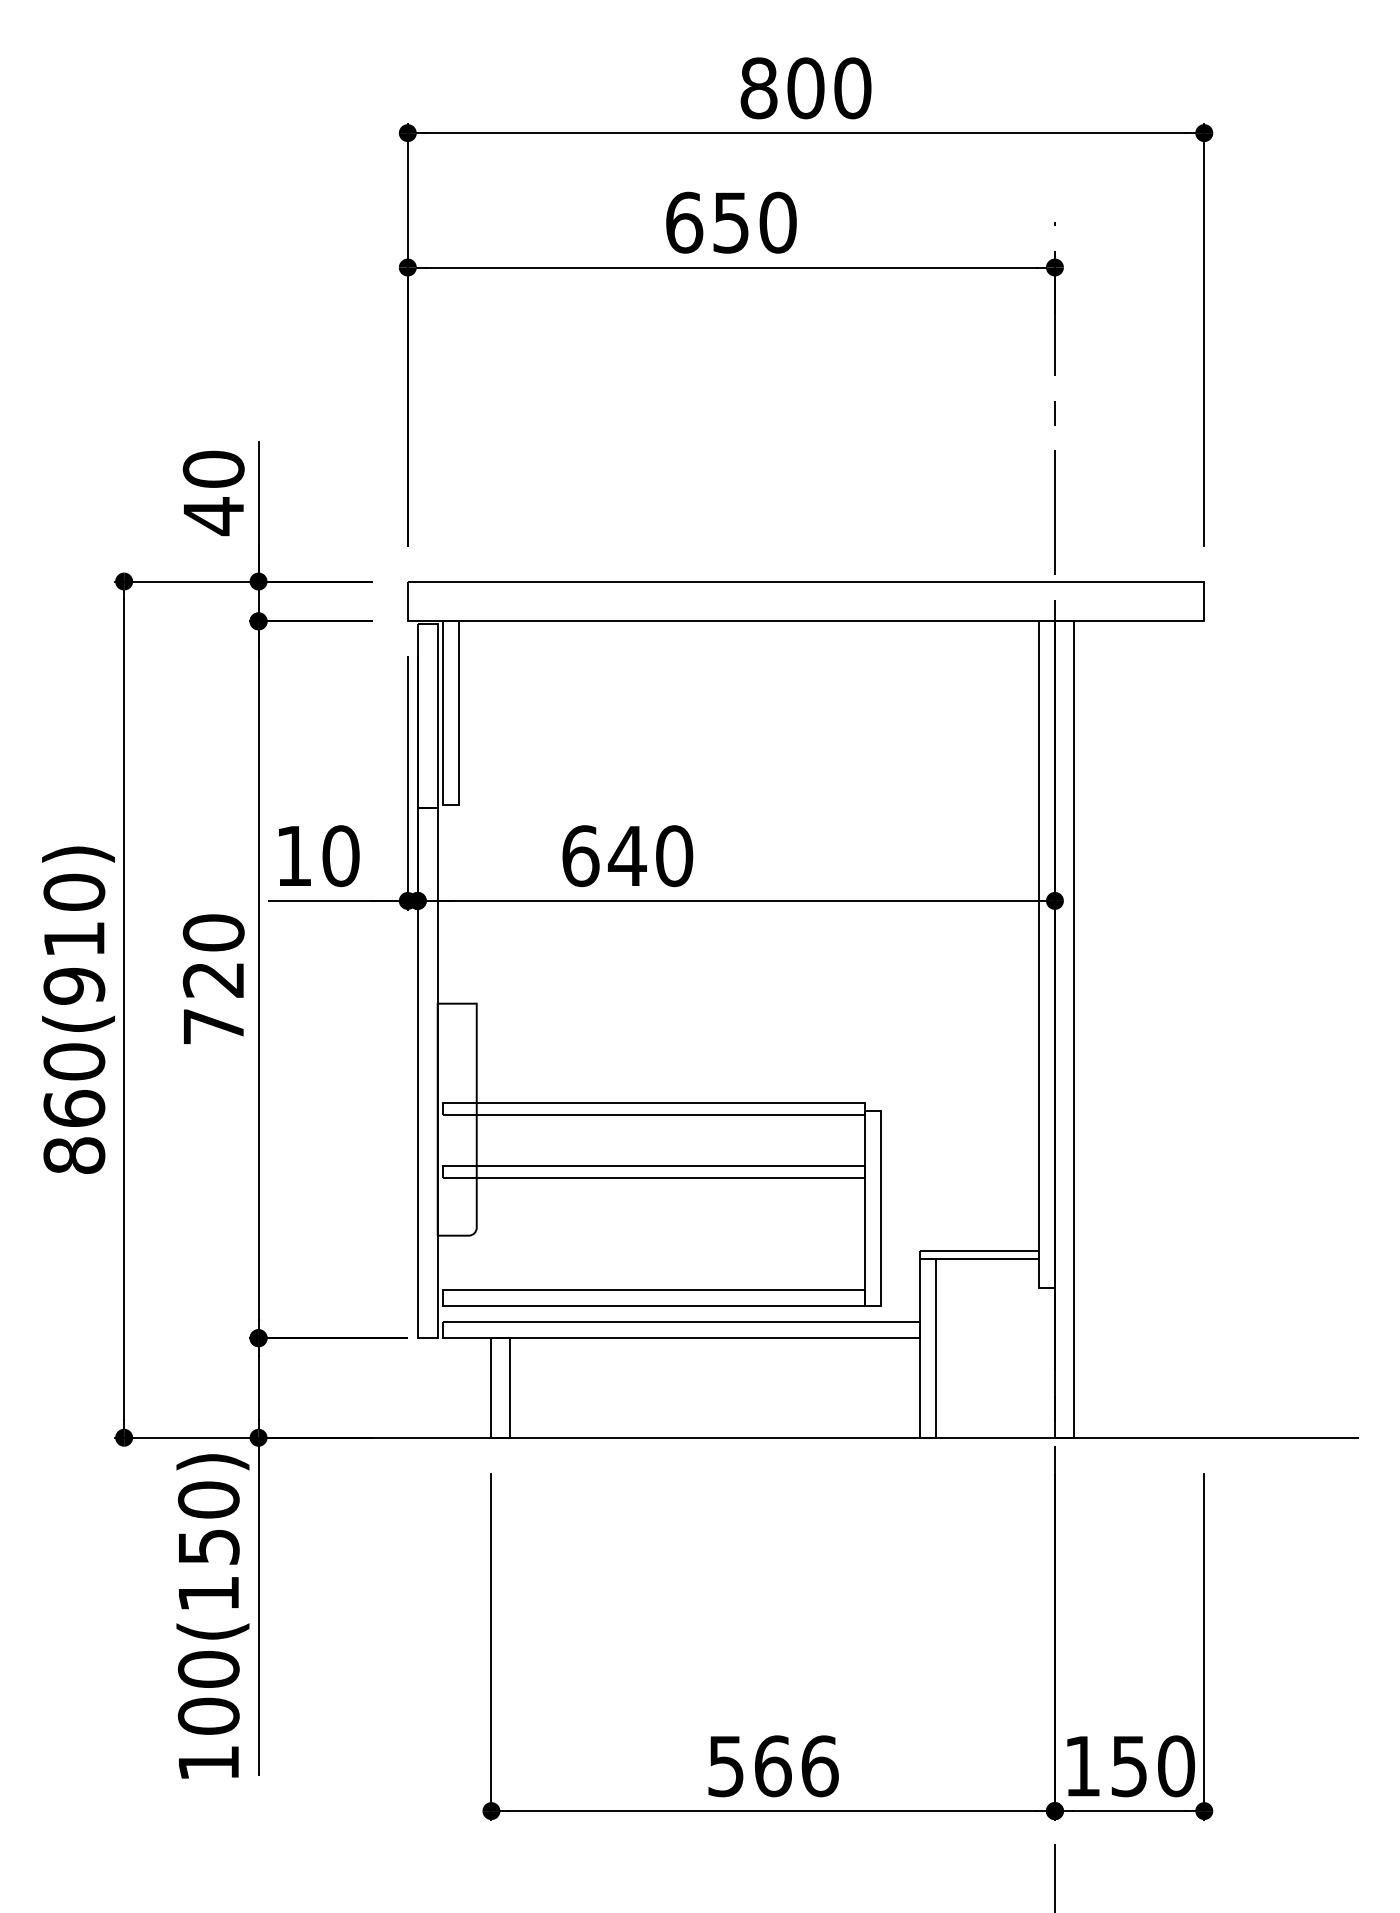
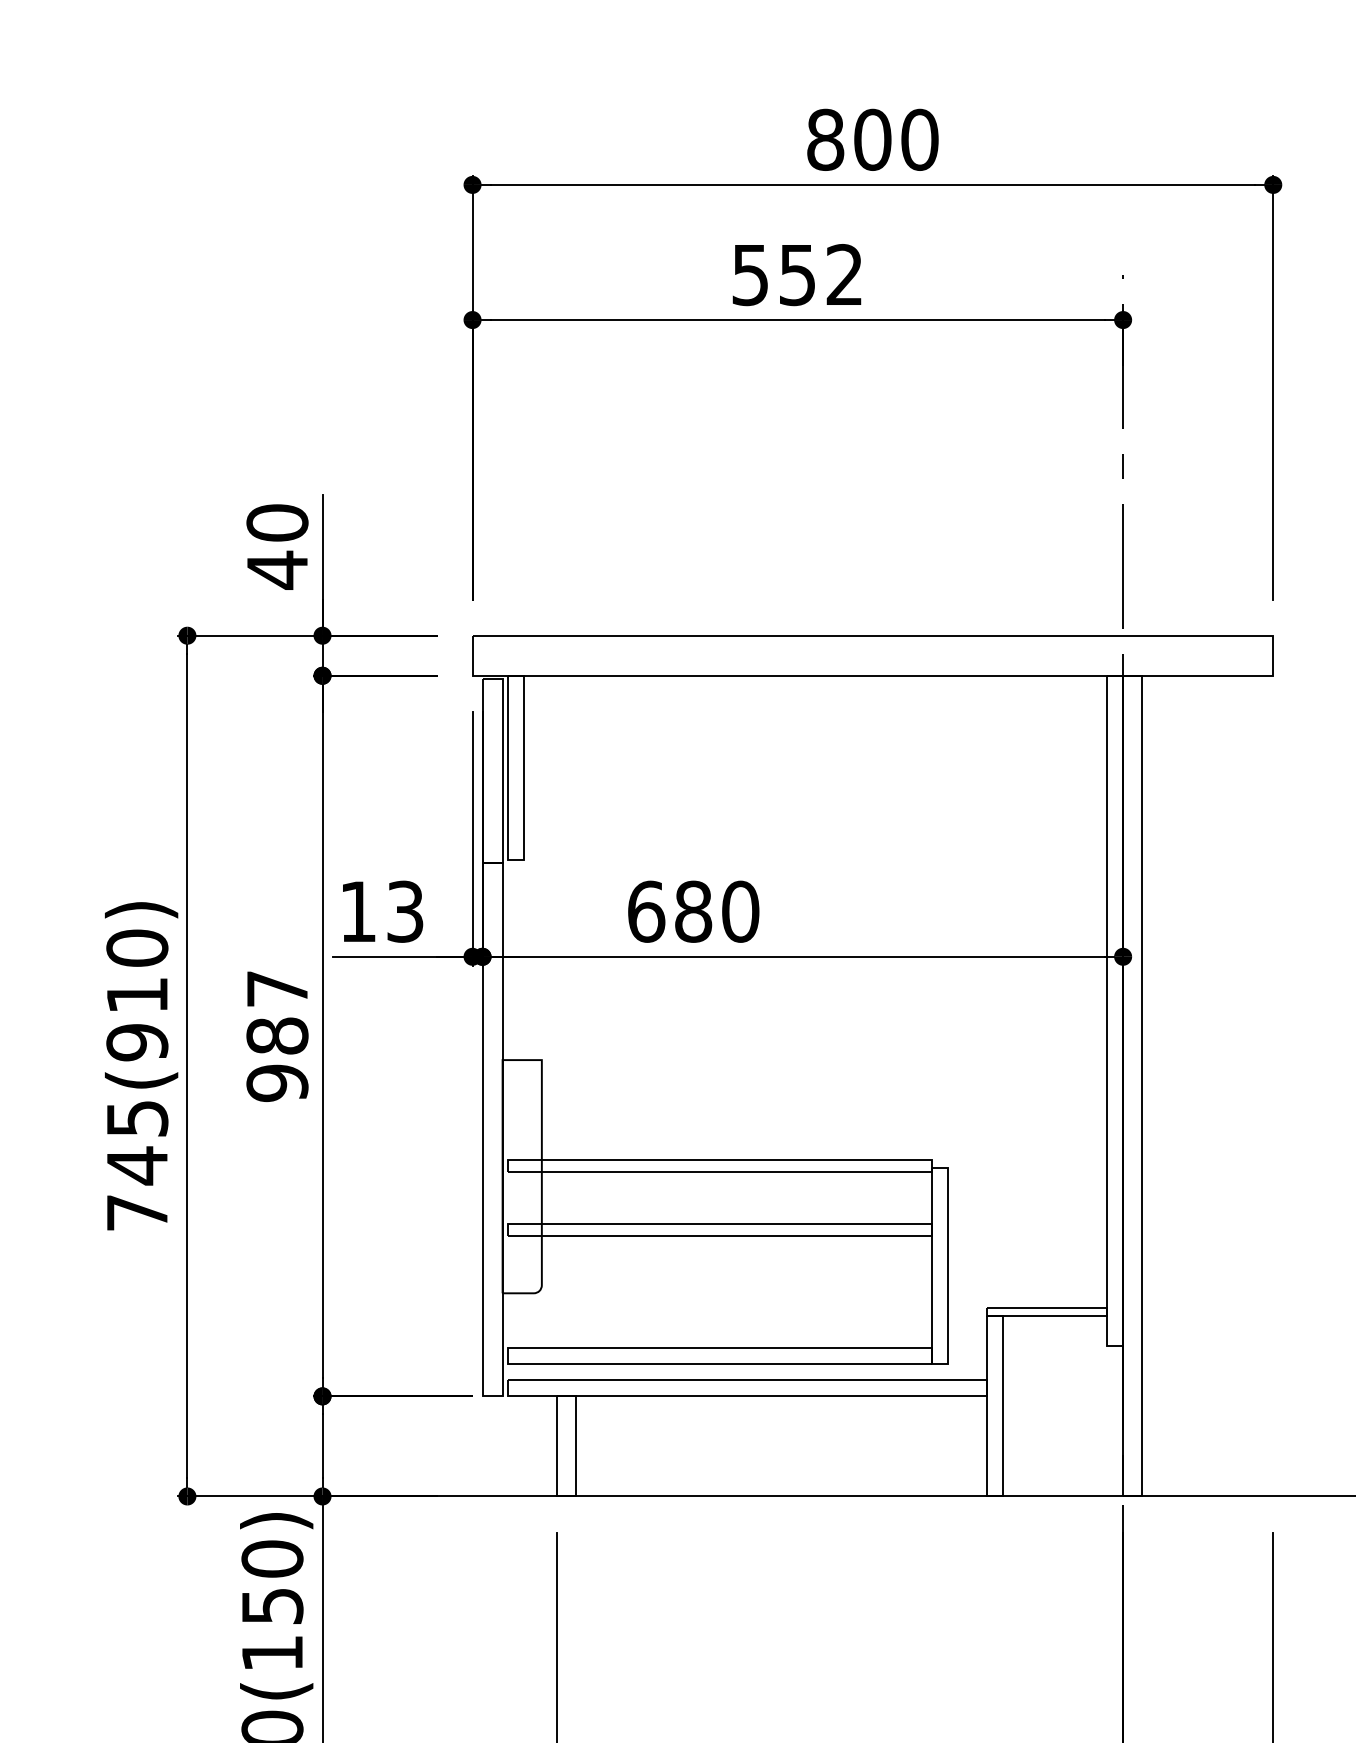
text: (731, 222) -> (797, 274), 650 -> 552
text: (340, 856) -> (404, 912), 10 -> 13
text: (626, 856) -> (692, 912), 640 -> 680
text: (213, 979) -> (277, 1035), 720 -> 987
text: (74, 1108) -> (137, 1165), 860(910) -> 745(910)

